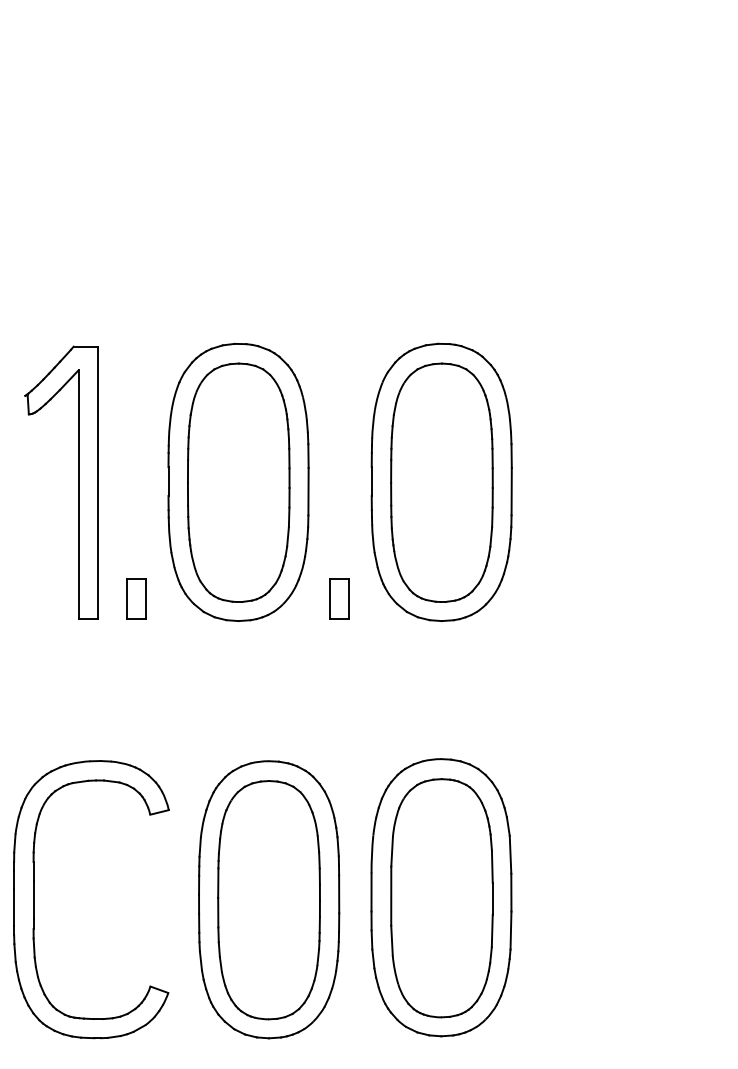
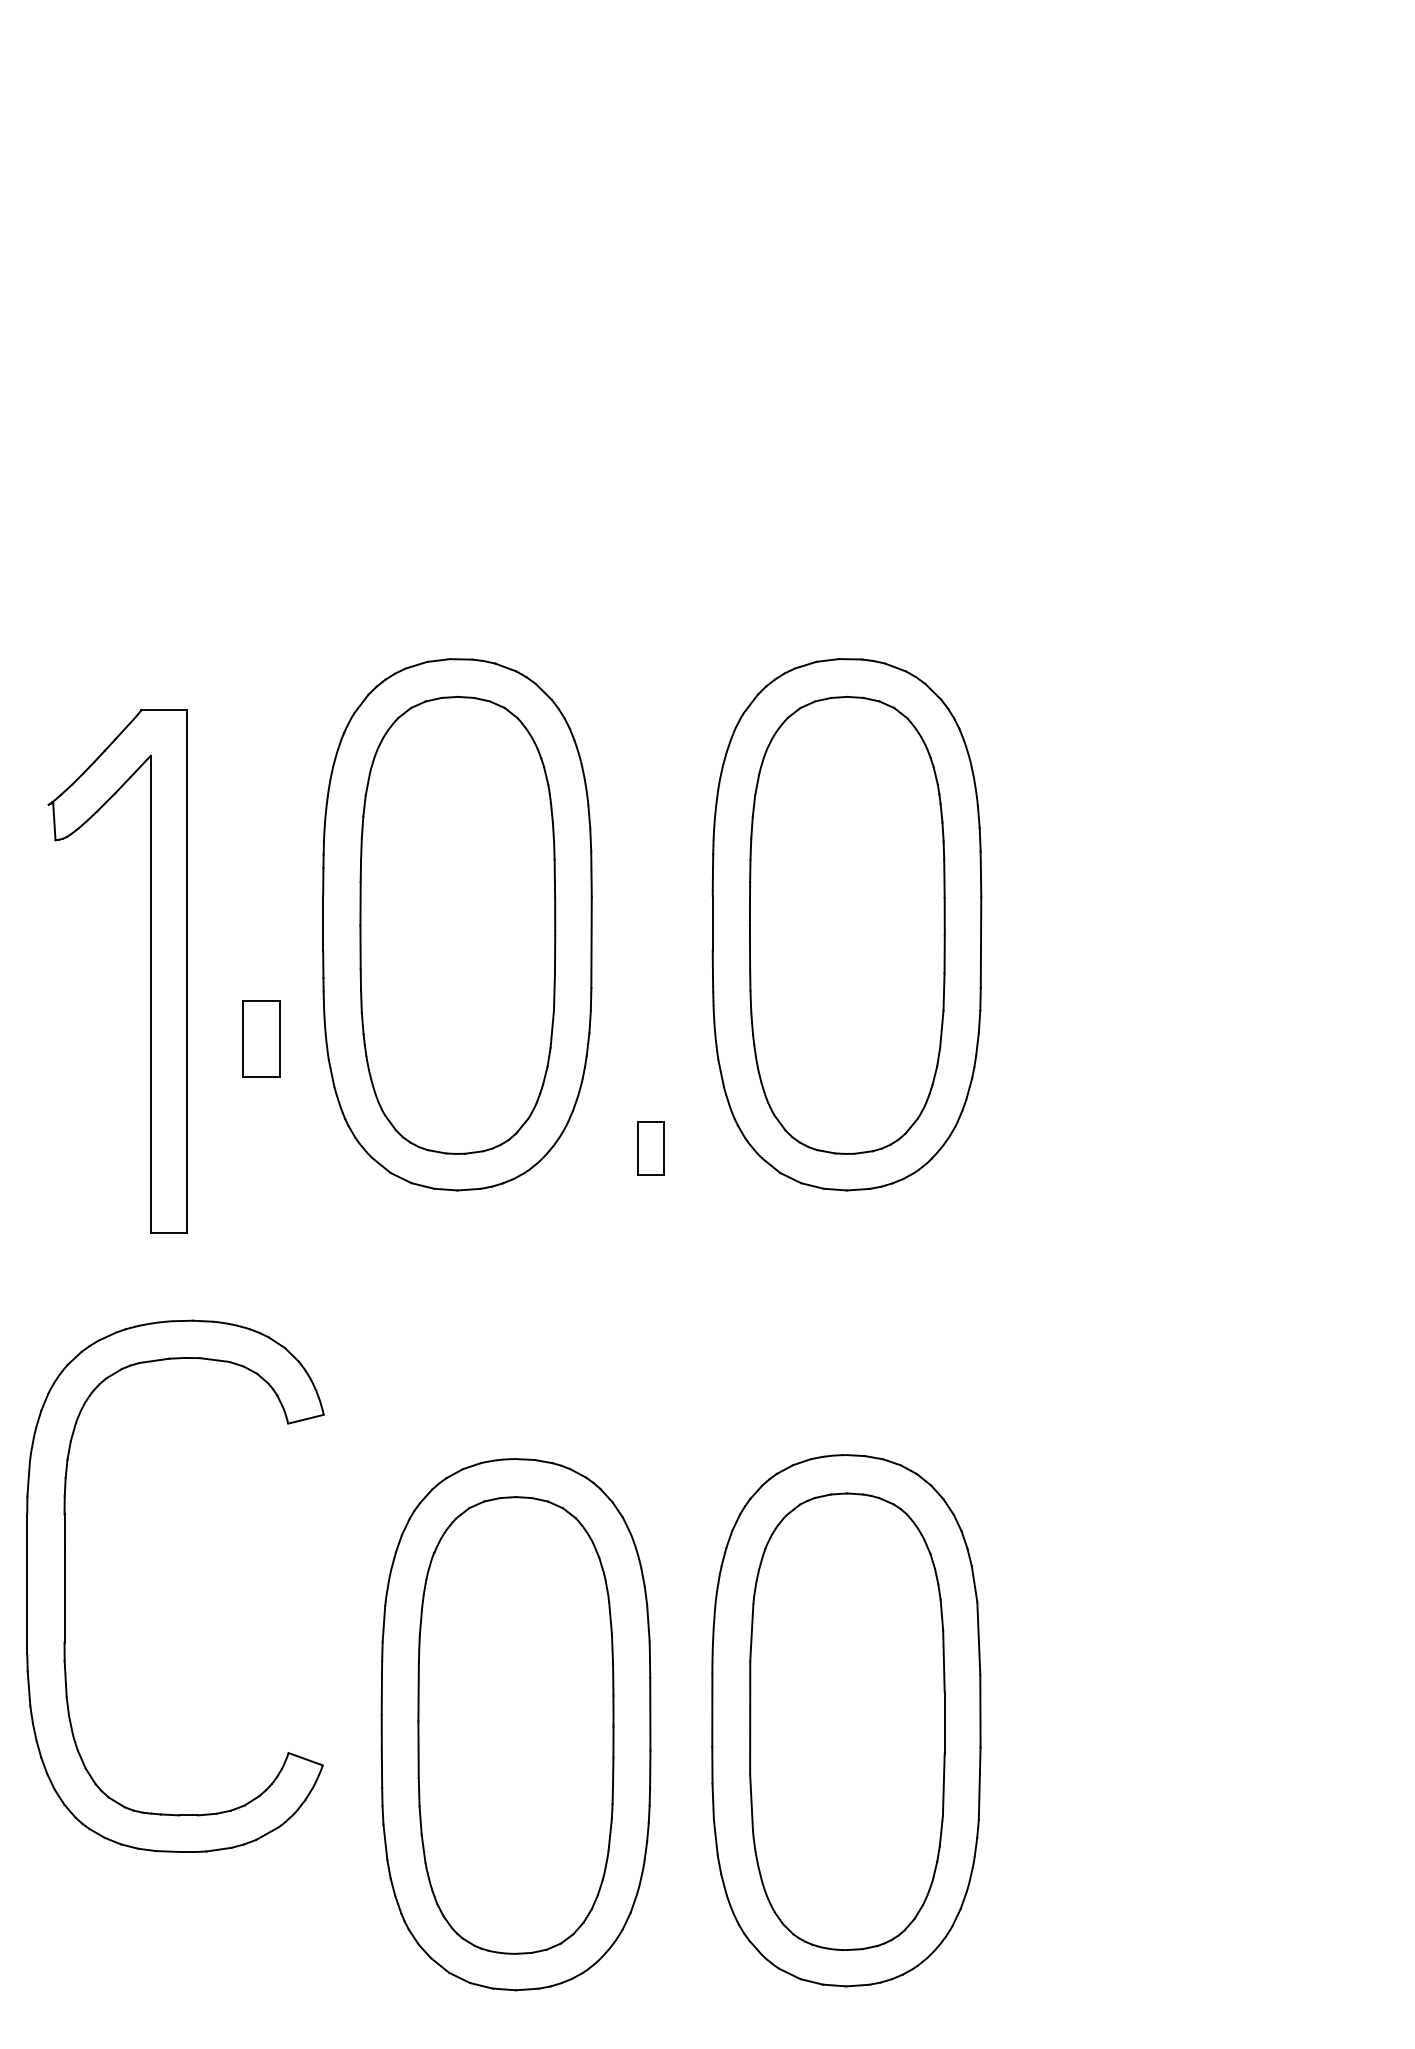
part: (78, 482) -> (150, 970), moved
part: (136, 598) -> (261, 1037), moved
part: (339, 598) -> (650, 1147), size x0.7
part: (34, 899) -> (66, 1586), moved

